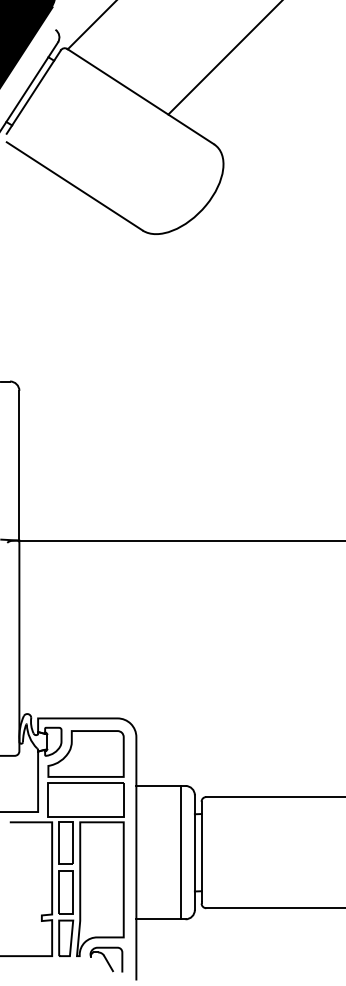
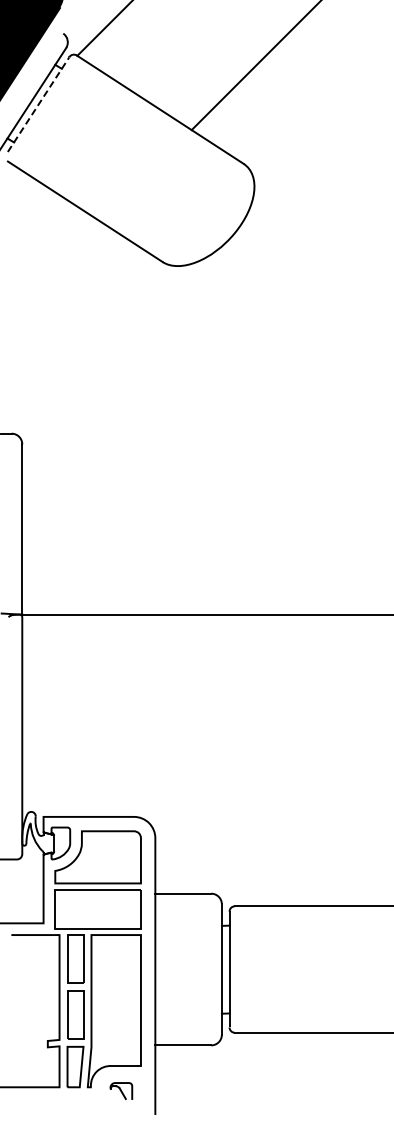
line: (33, 92) -> (38, 104), solid -> dashed
line: (180, 852) -> (205, 969), removed
part: (106, 958) -> (121, 1090), size x0.6

